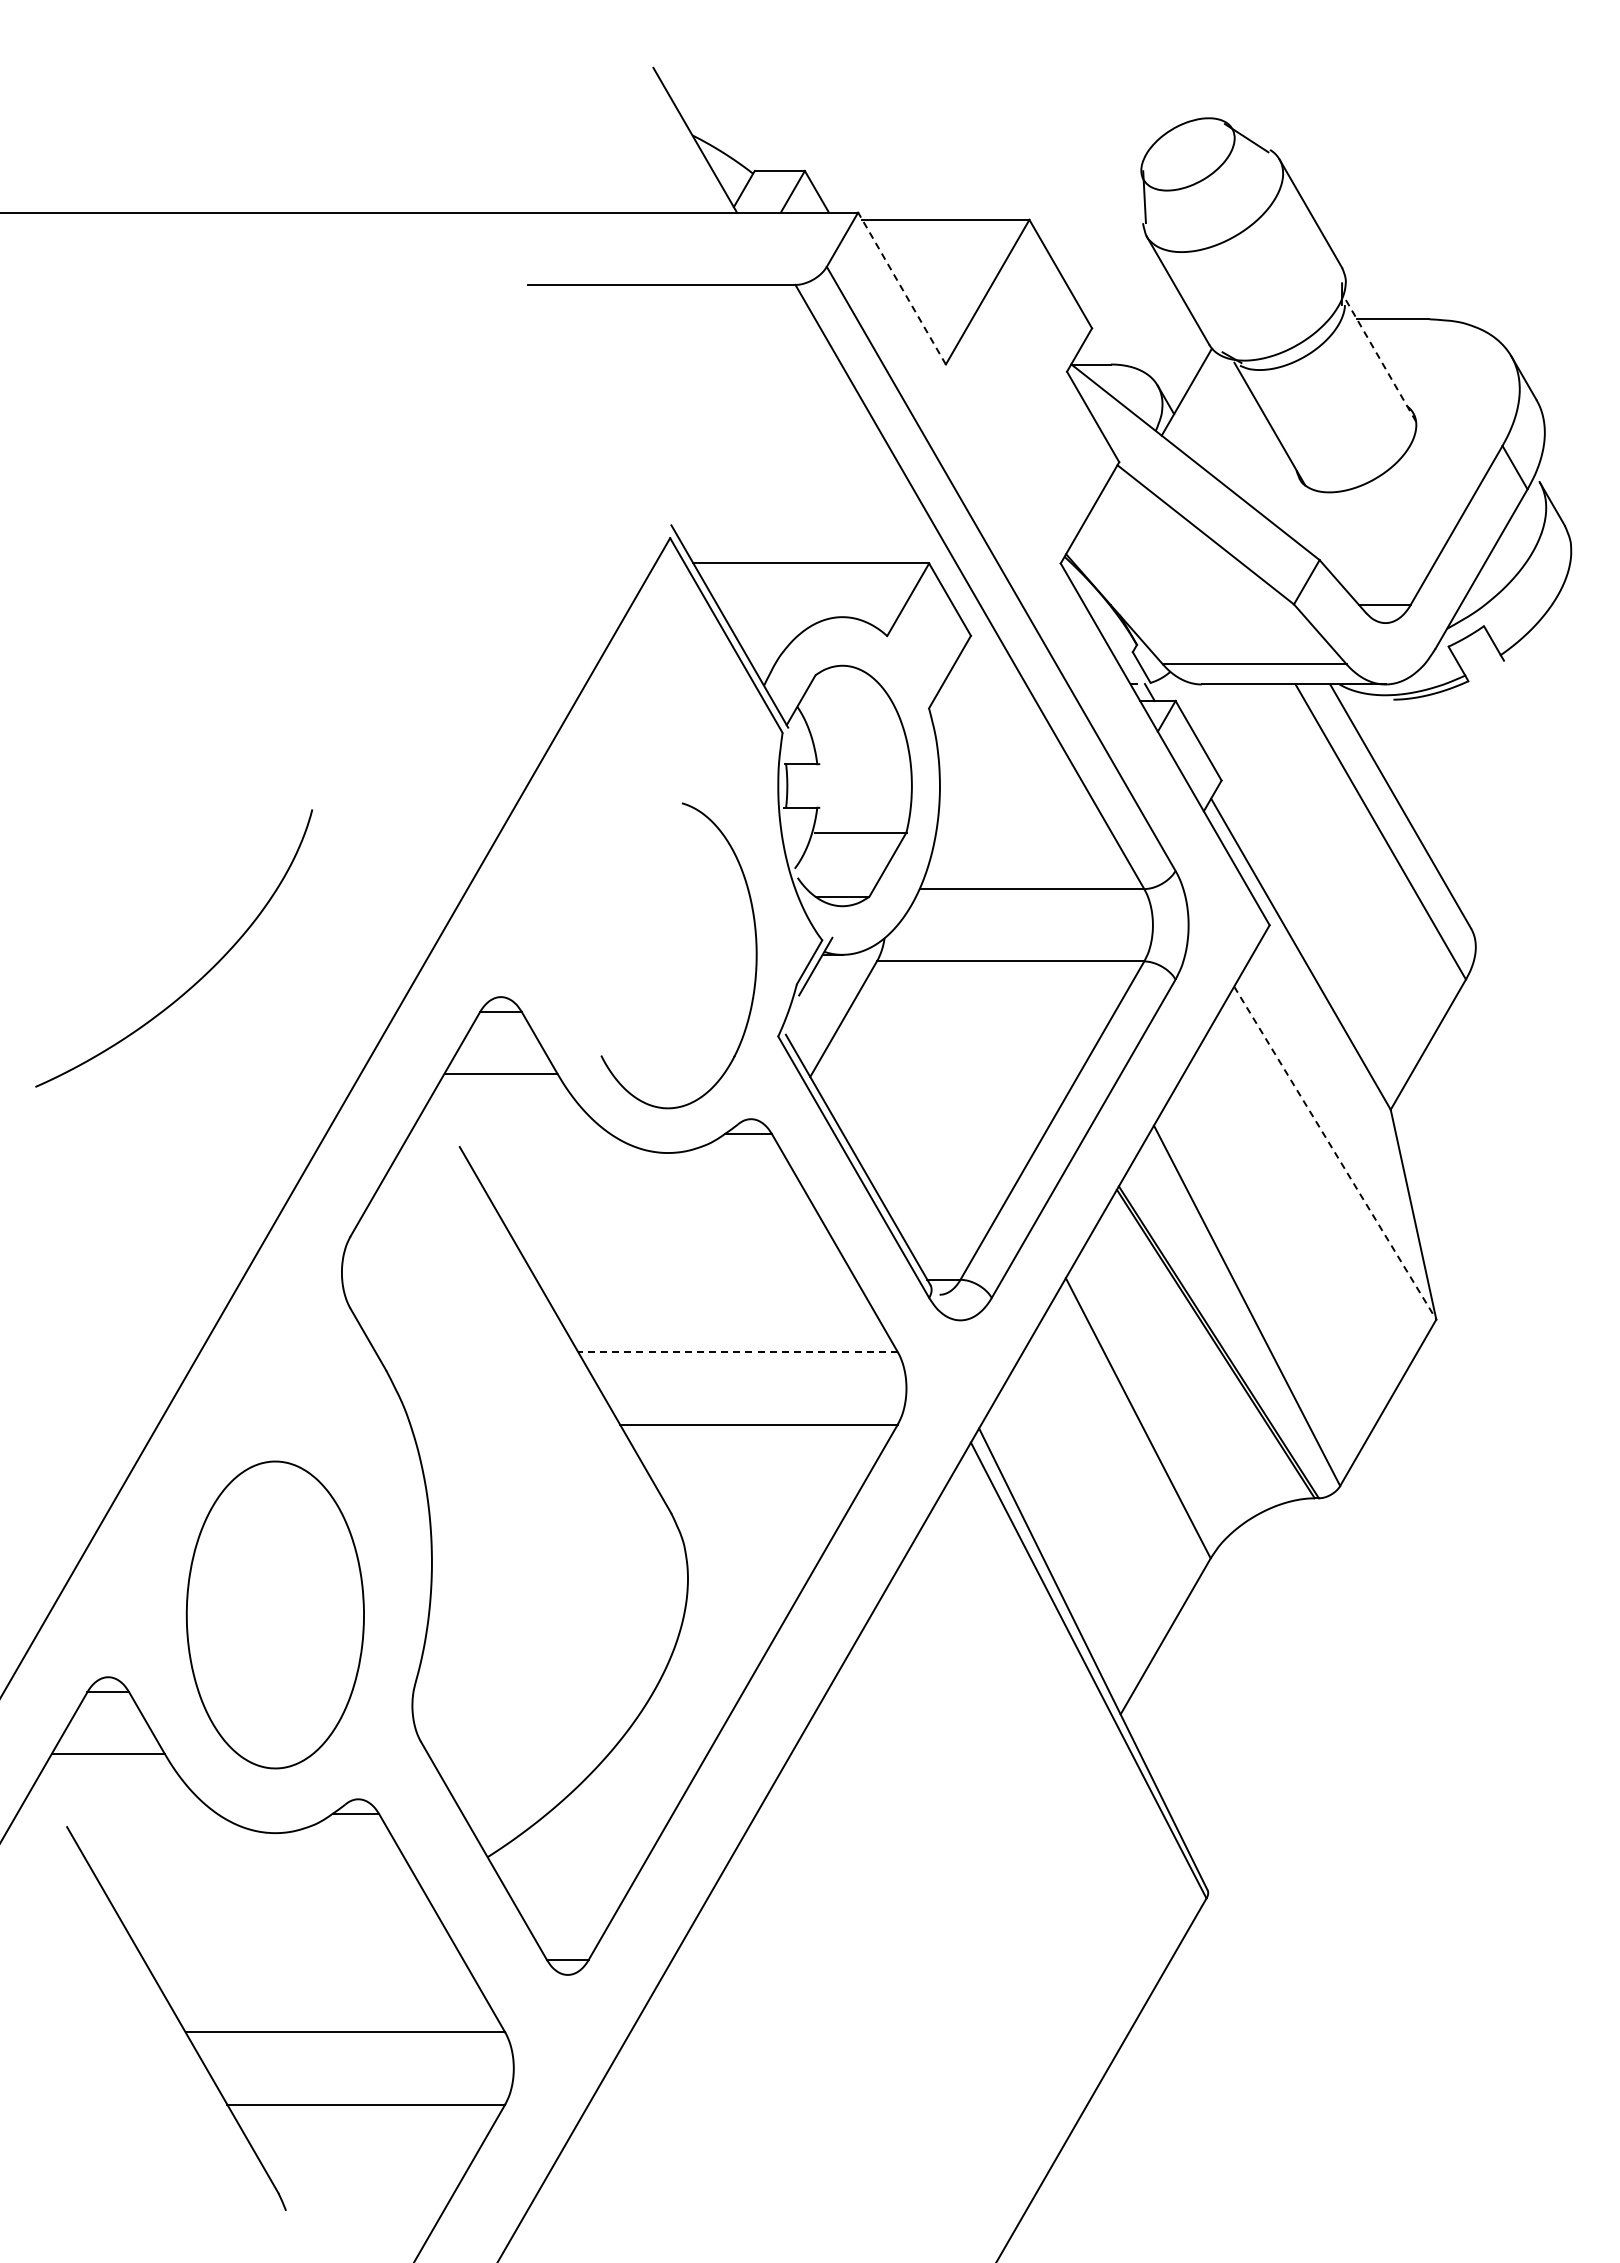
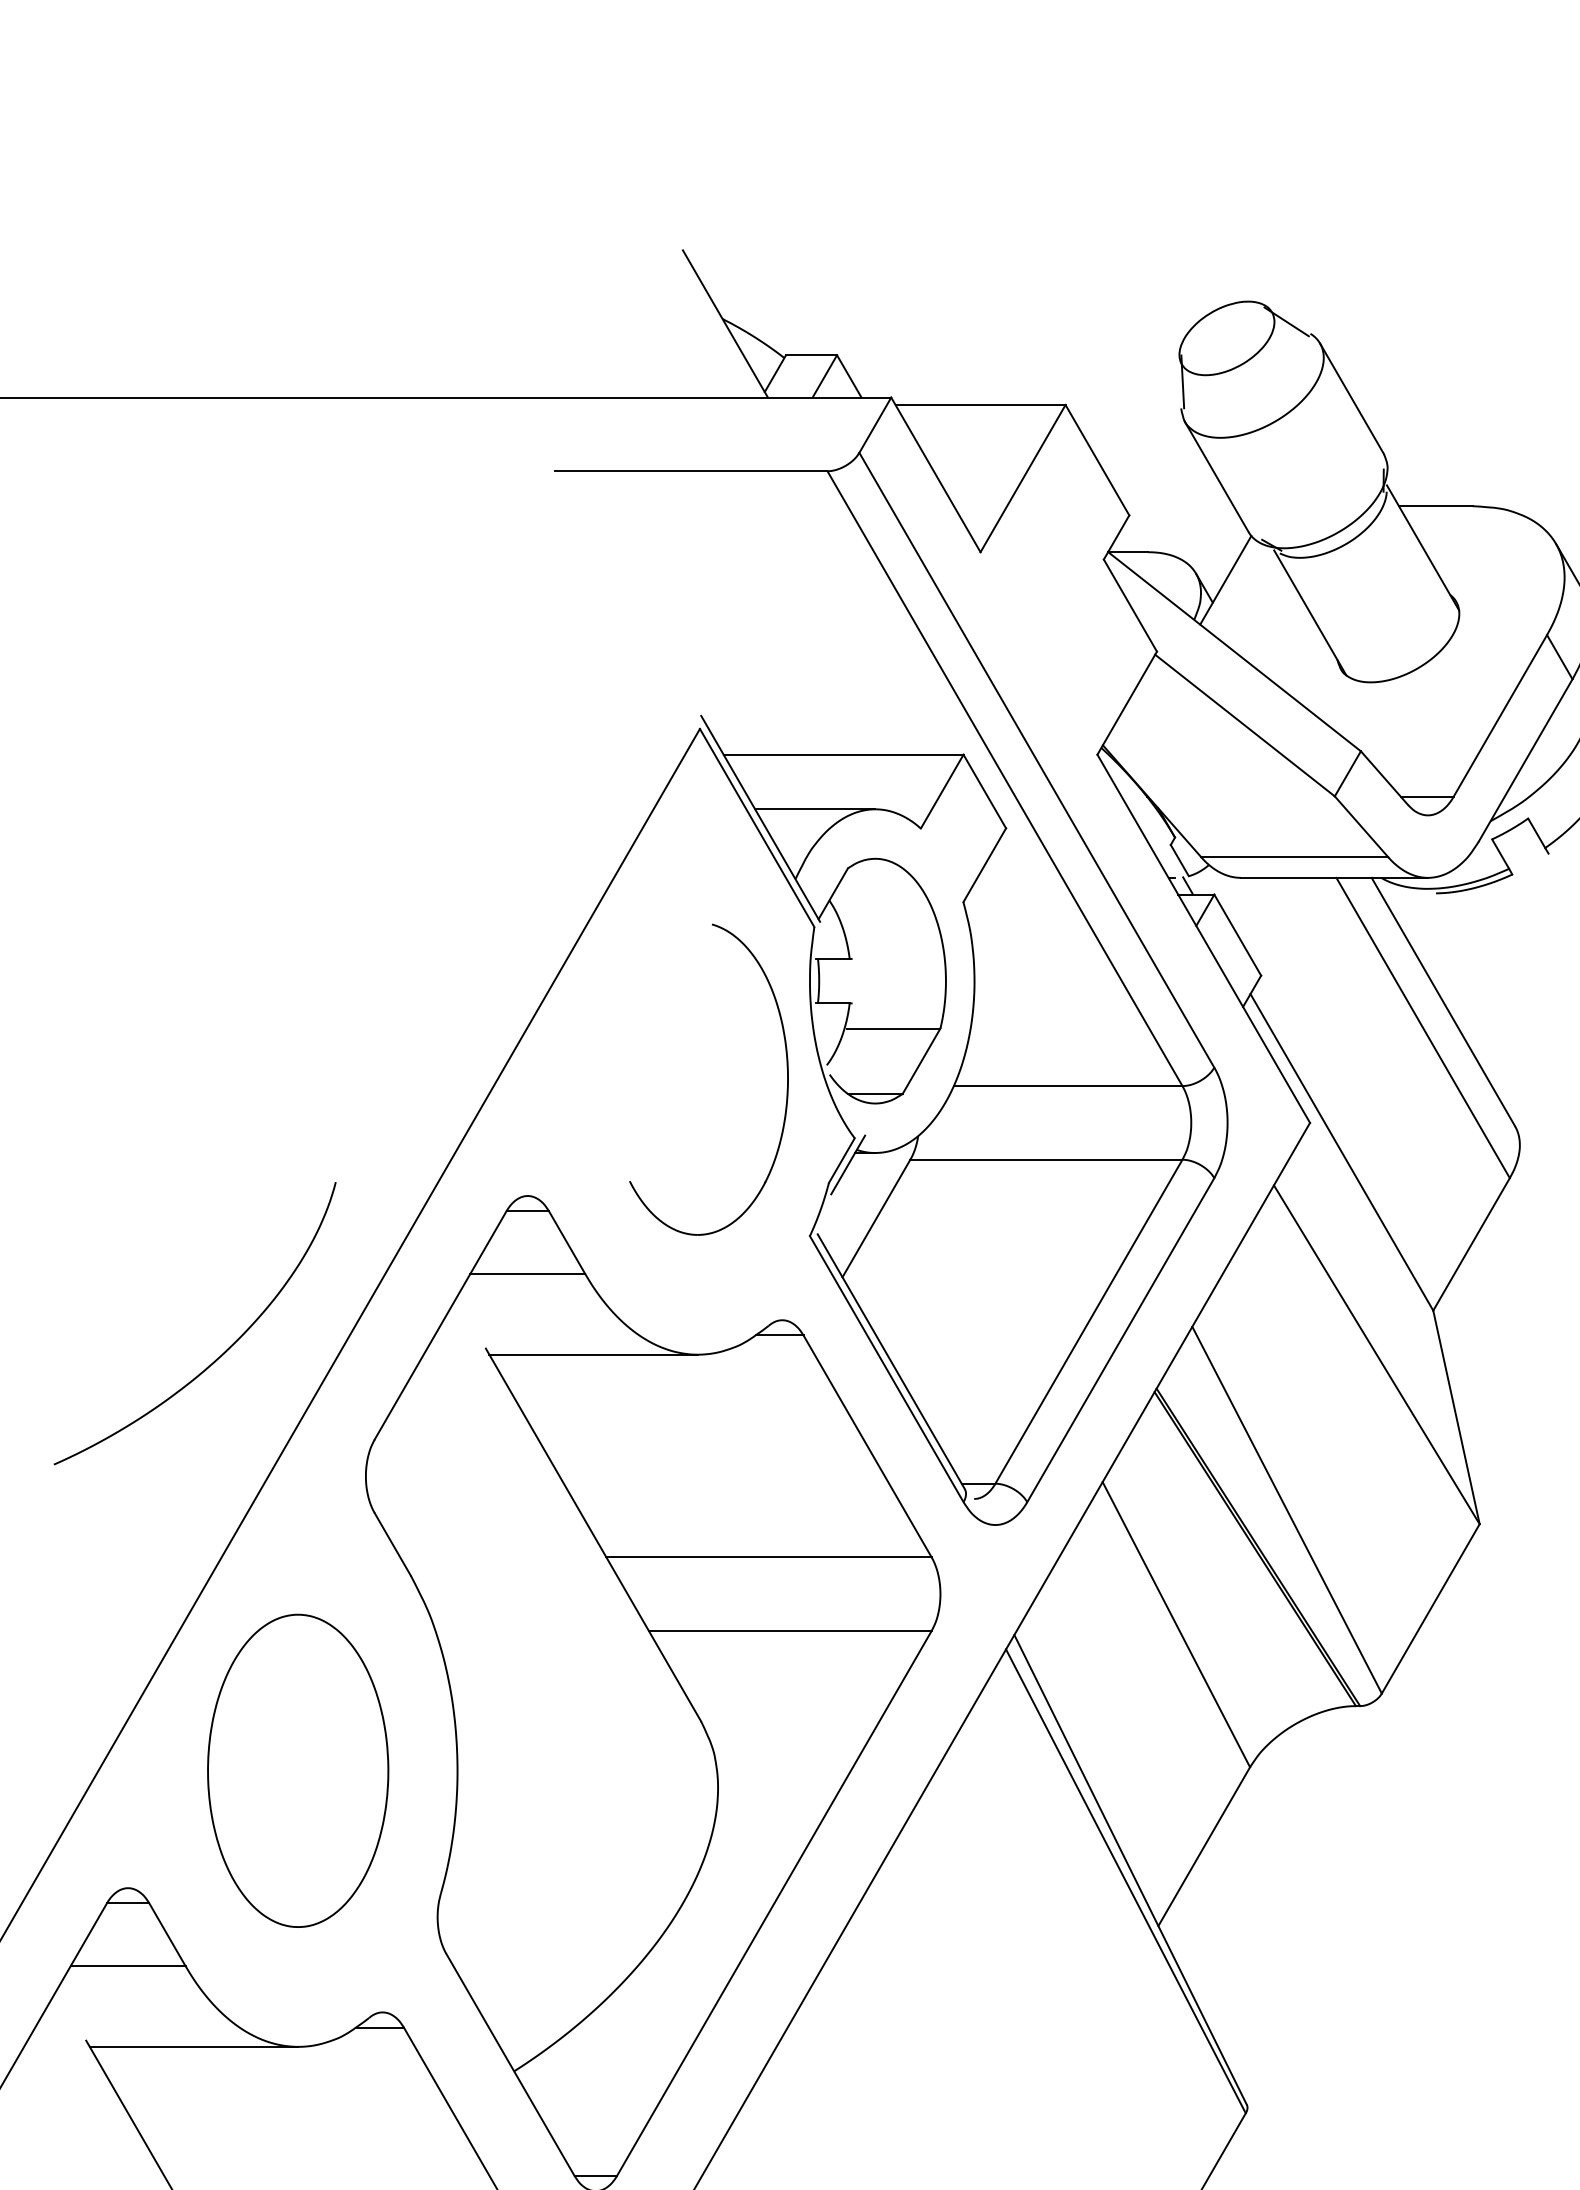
line: (902, 288) -> (936, 474), dashed -> solid
line: (1380, 360) -> (1422, 548), dashed -> solid
line: (783, 617) -> (815, 809), added
part: (755, 955) -> (786, 1079), moved
curve: (196, 981) -> (217, 1357), moved
line: (565, 1153) -> (593, 1355), added
line: (1335, 1153) -> (1377, 1355), dashed -> solid
line: (738, 1352) -> (769, 1557), dashed -> solid
part: (274, 1614) -> (297, 1770), moved
line: (172, 1833) -> (193, 2047), added

